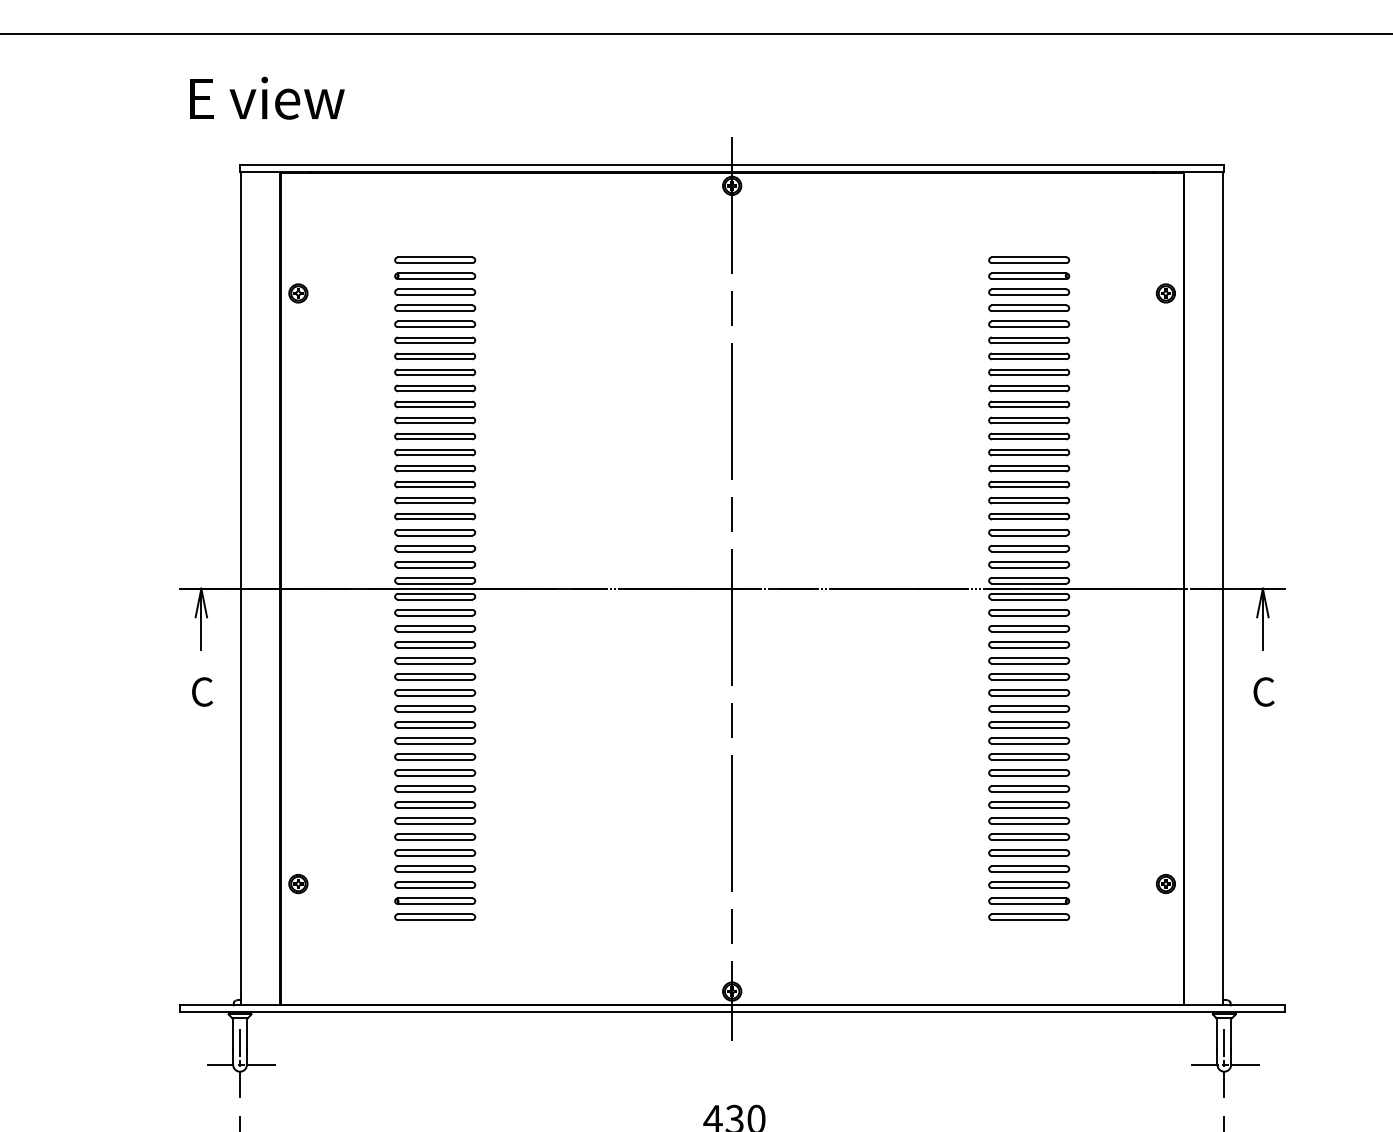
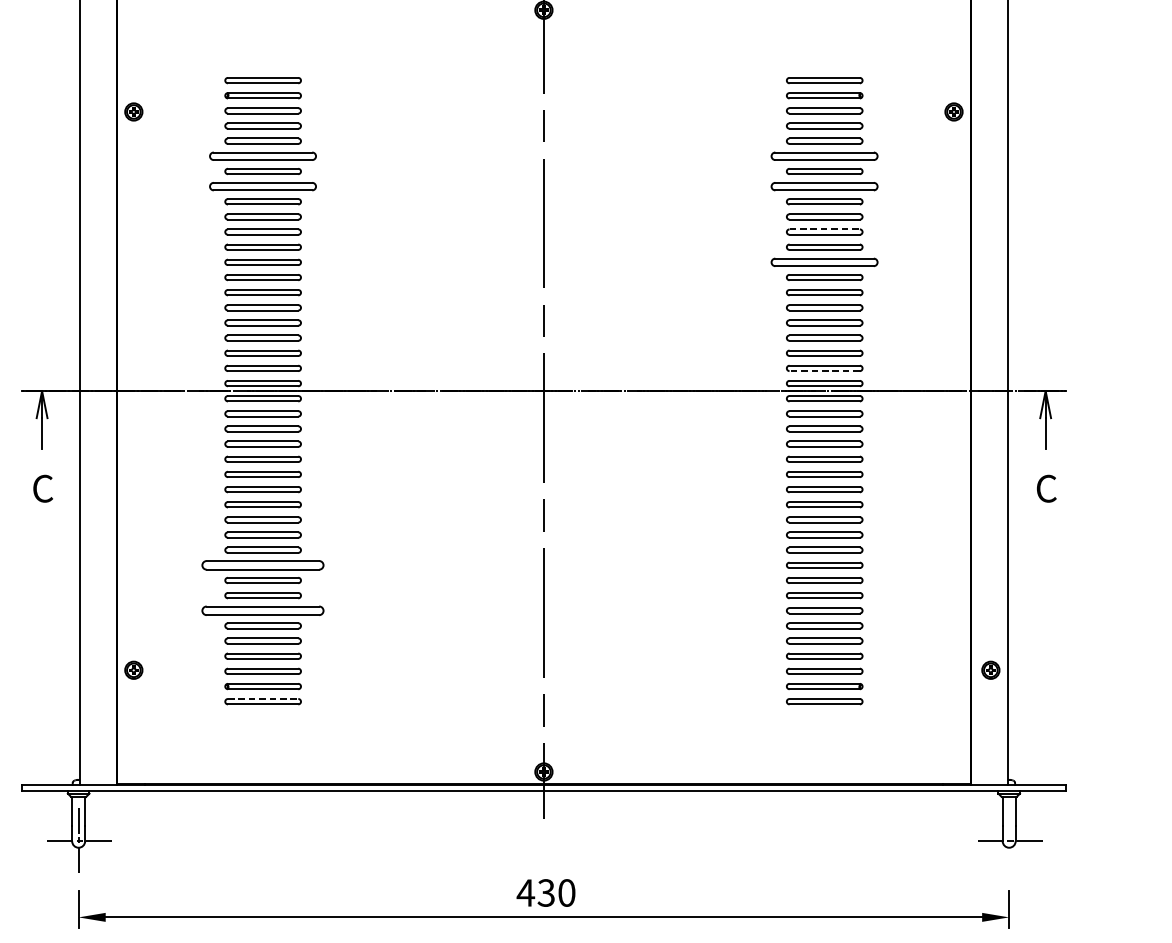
part: (435, 340) -> (263, 156), size x1.4
part: (1029, 340) -> (825, 156), size x1.4
part: (435, 372) -> (263, 186), size x1.4
part: (1029, 372) -> (825, 186), size x1.4
line: (1029, 417) -> (825, 229), solid -> dashed
part: (1029, 452) -> (825, 262), size x1.4
line: (1028, 567) -> (824, 371), solid -> dashed
part: (435, 772) -> (263, 564), size x1.6
part: (435, 820) -> (263, 610), size x1.6
part: (1165, 883) -> (990, 669), moved
line: (435, 914) -> (263, 699), solid -> dashed
line: (1224, 1064) -> (1009, 840), removed

